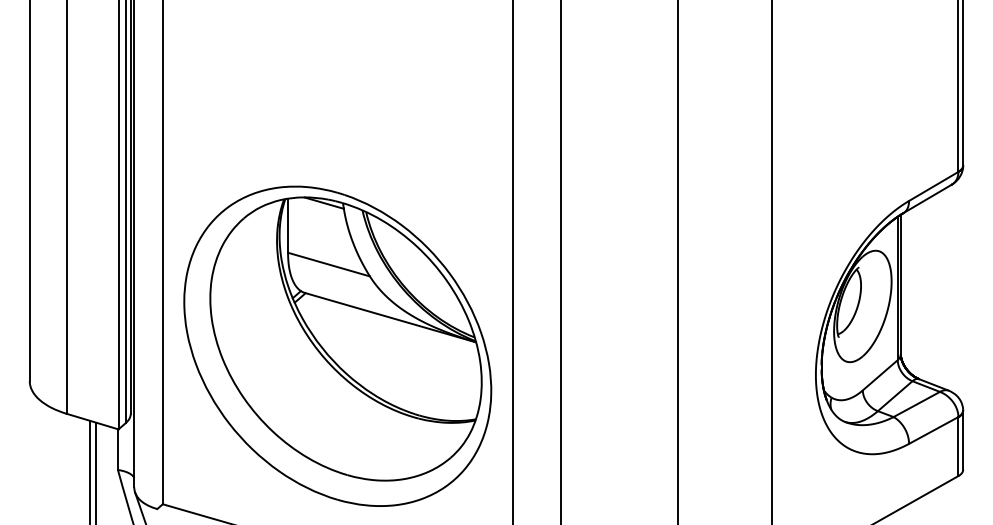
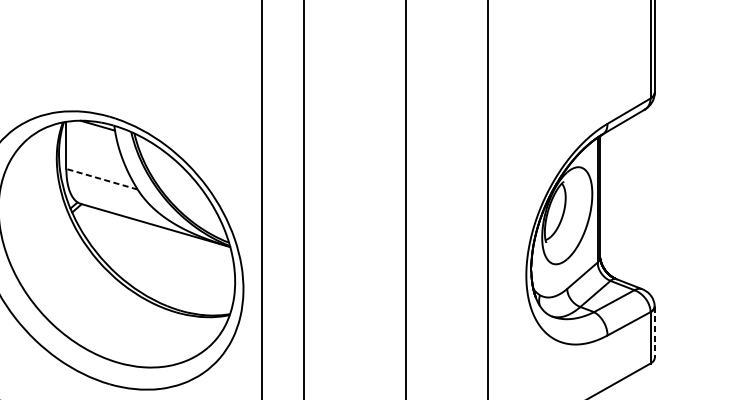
line: (329, 264) -> (102, 179), solid -> dashed
line: (963, 440) -> (654, 332), solid -> dashed

